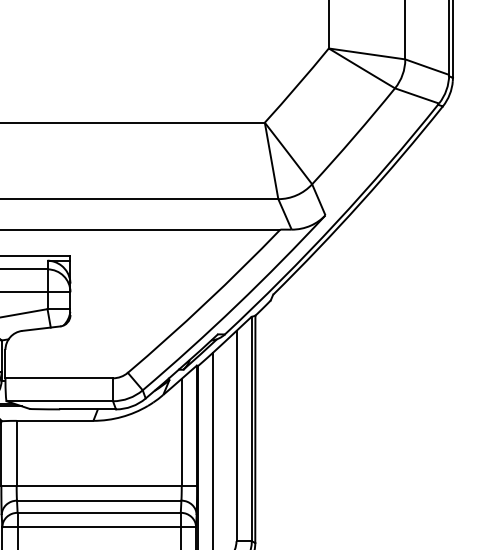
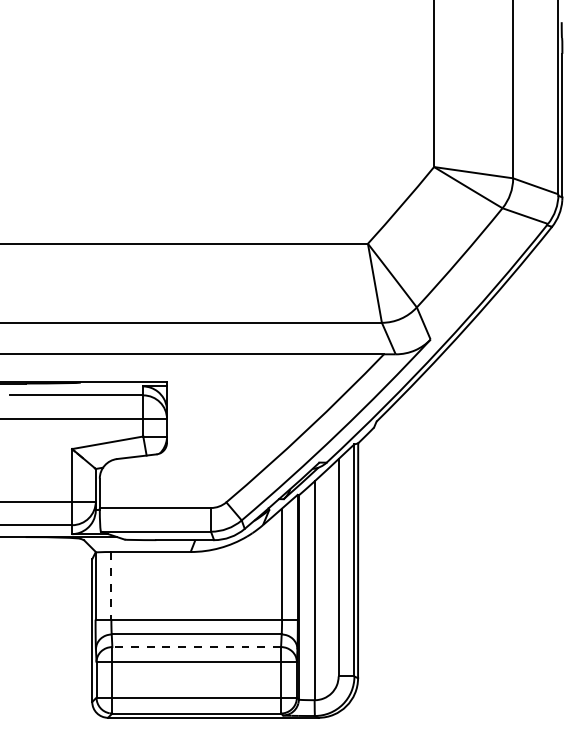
line: (16, 453) -> (111, 585), solid -> dashed
line: (99, 513) -> (196, 647), solid -> dashed

